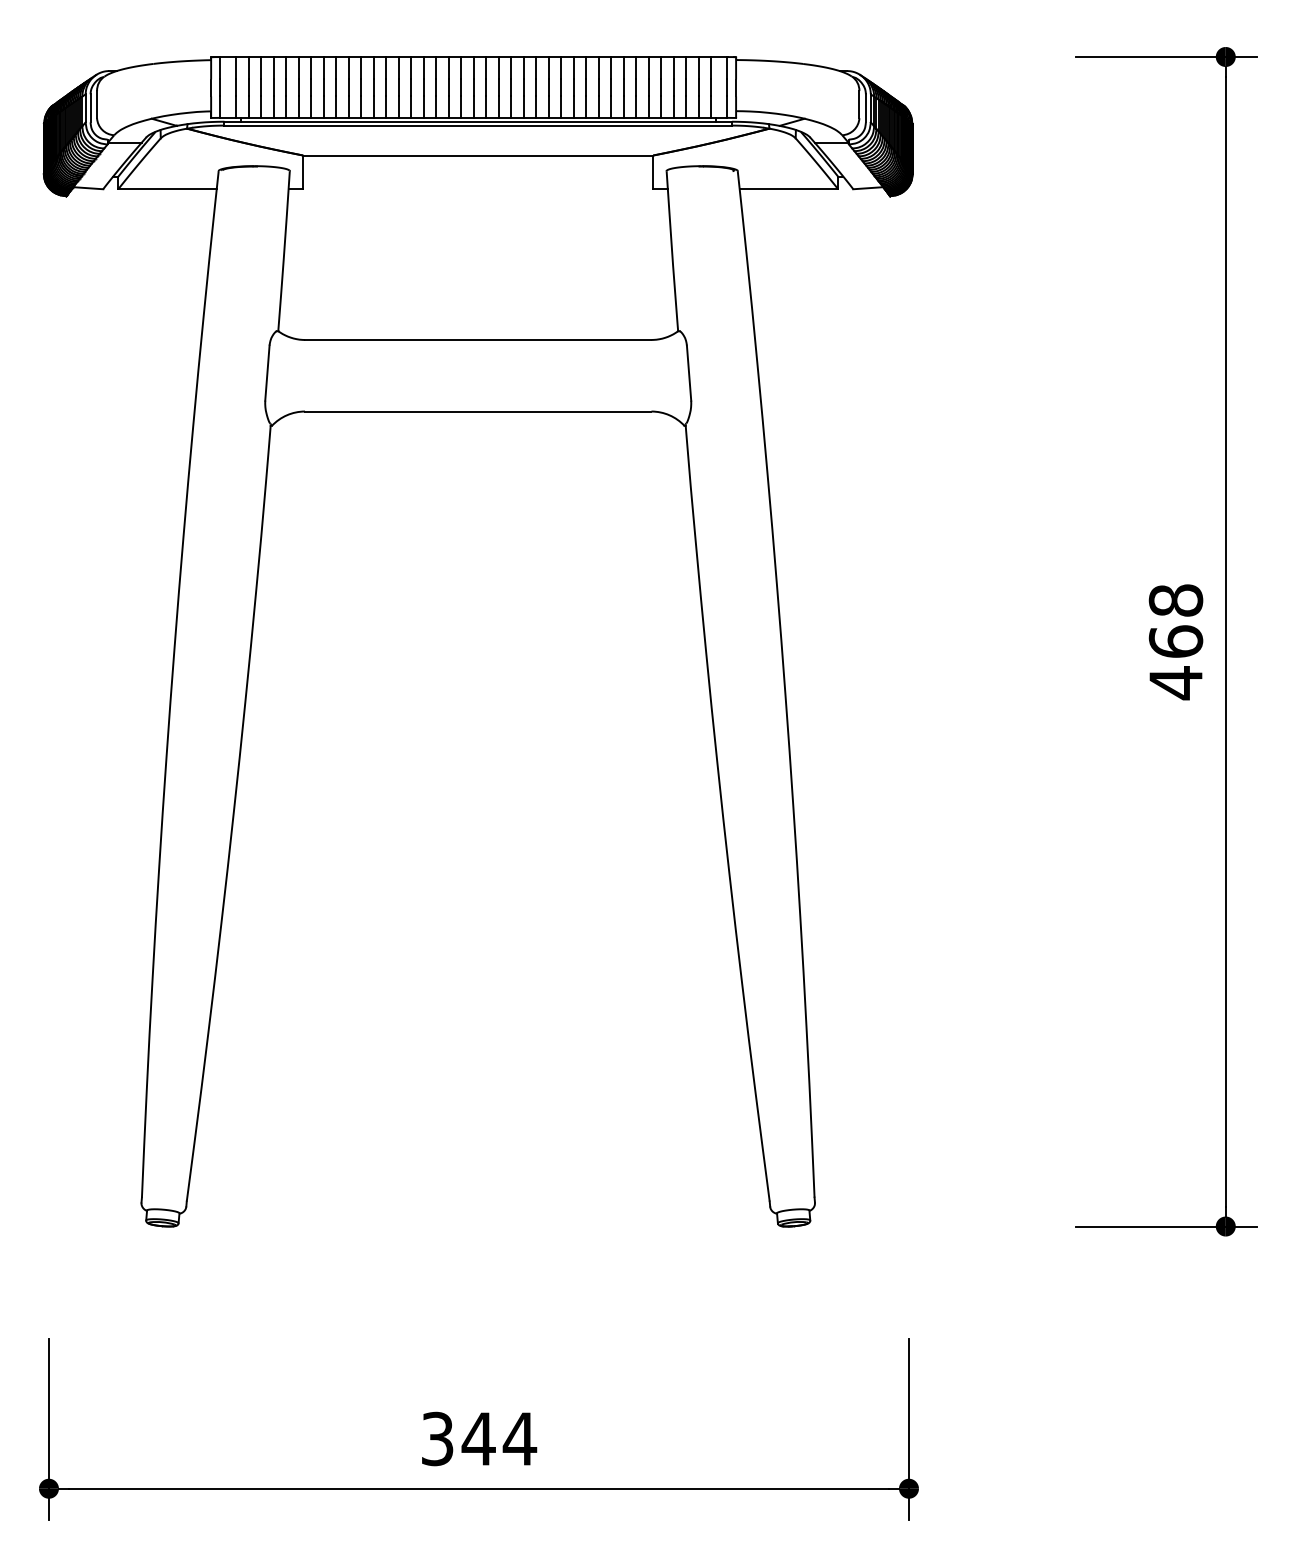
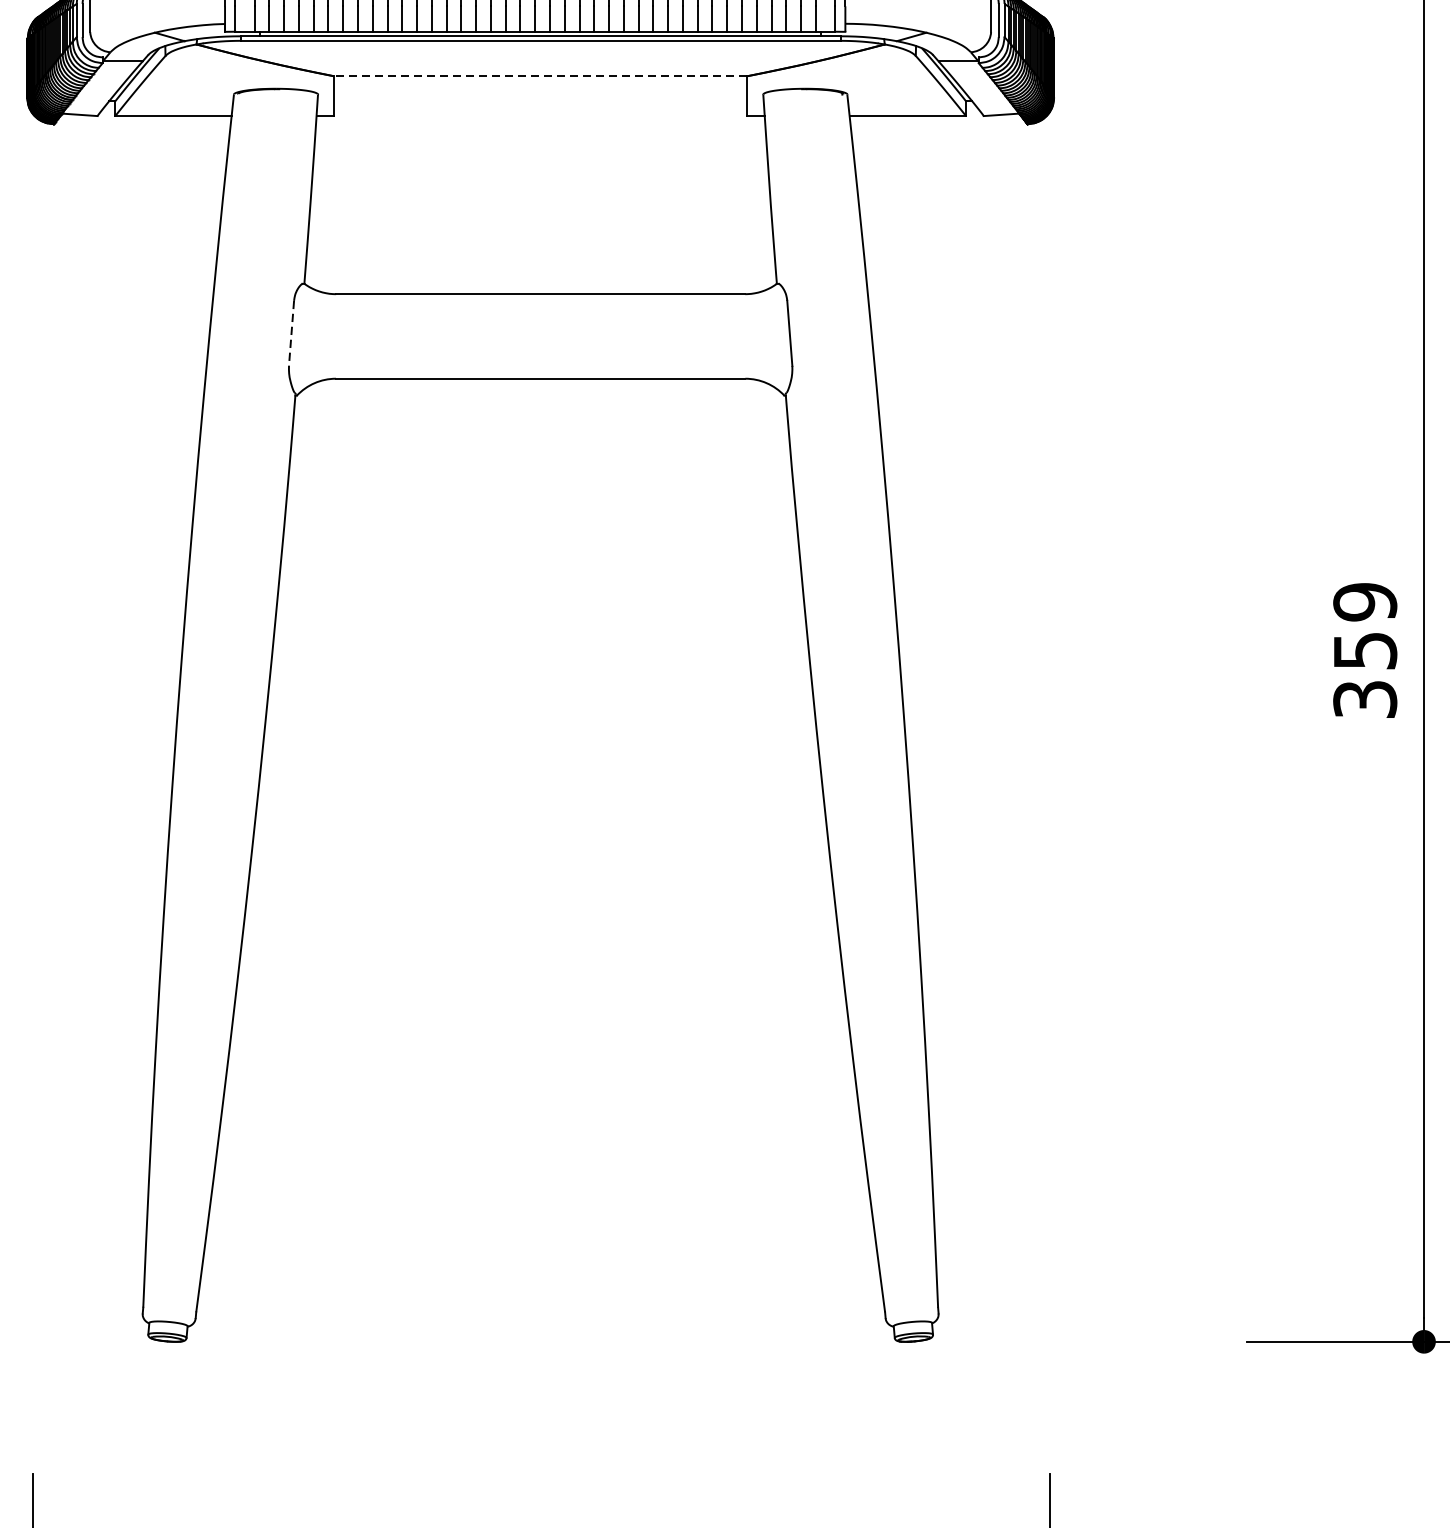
line: (478, 155) -> (540, 76), solid -> dashed
line: (267, 373) -> (291, 333), solid -> dashed
text: (1175, 642) -> (1364, 651), 468 -> 359

